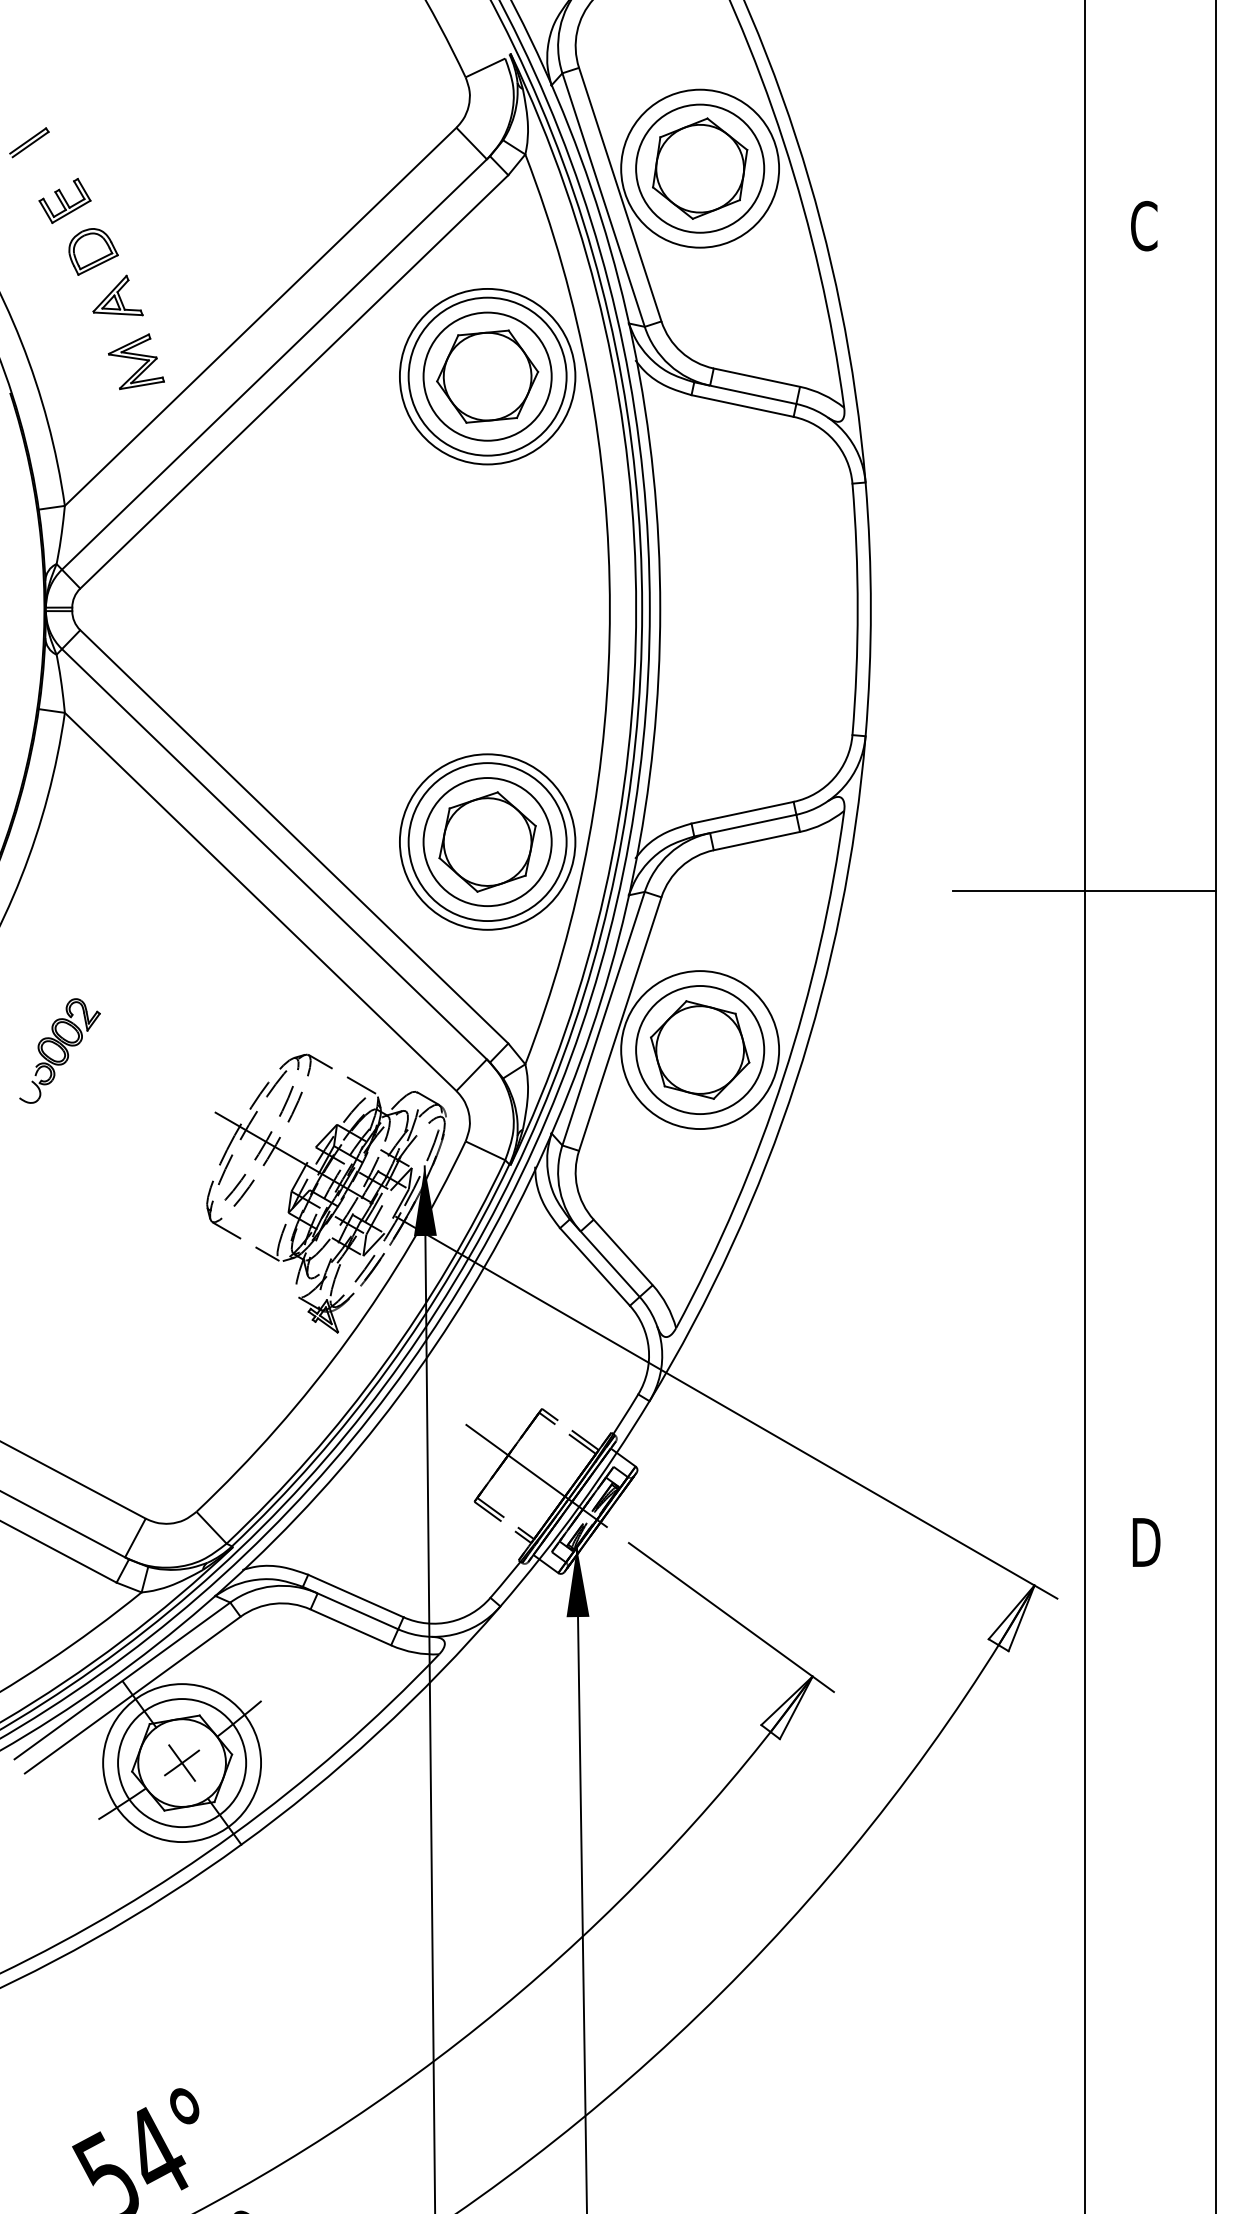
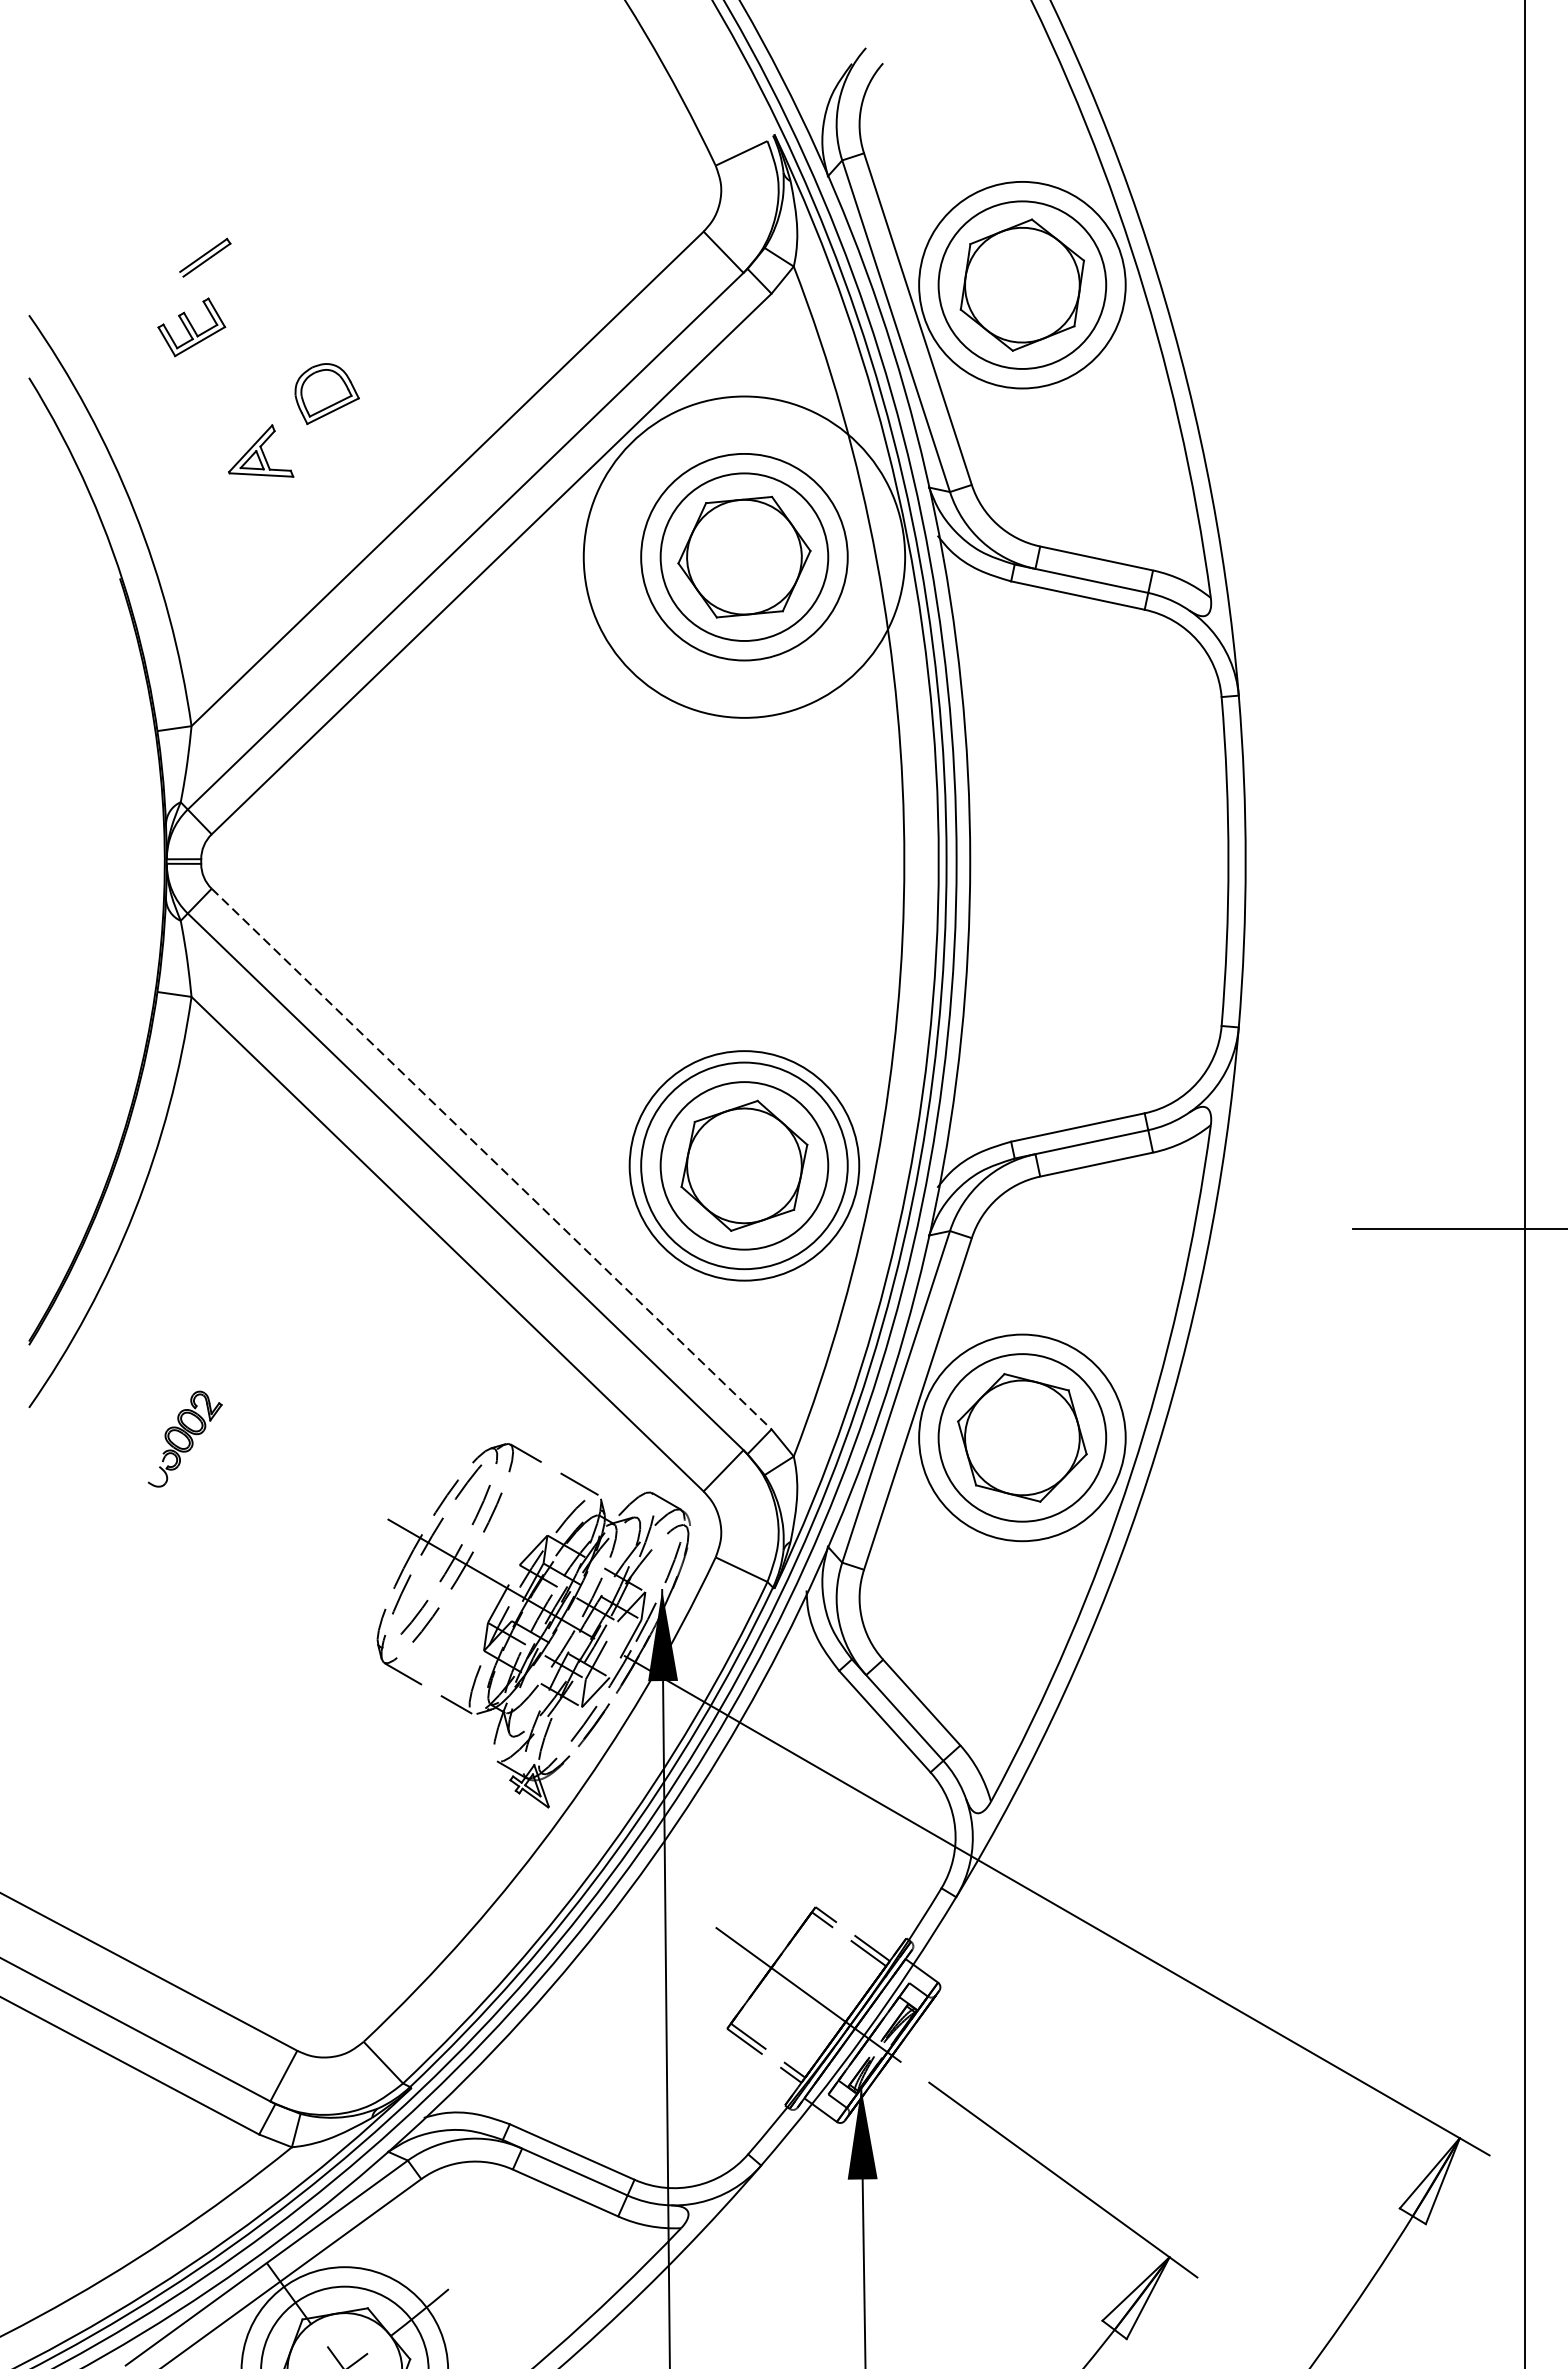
part: (29, 142) -> (205, 257), moved
part: (93, 251) -> (327, 393), moved
part: (136, 361) -> (285, 537), removed
circle: (487, 376) -> (744, 556), size x1.4
line: (294, 836) -> (491, 1158), solid -> dashed
part: (59, 1050) -> (184, 1438), size x0.7

